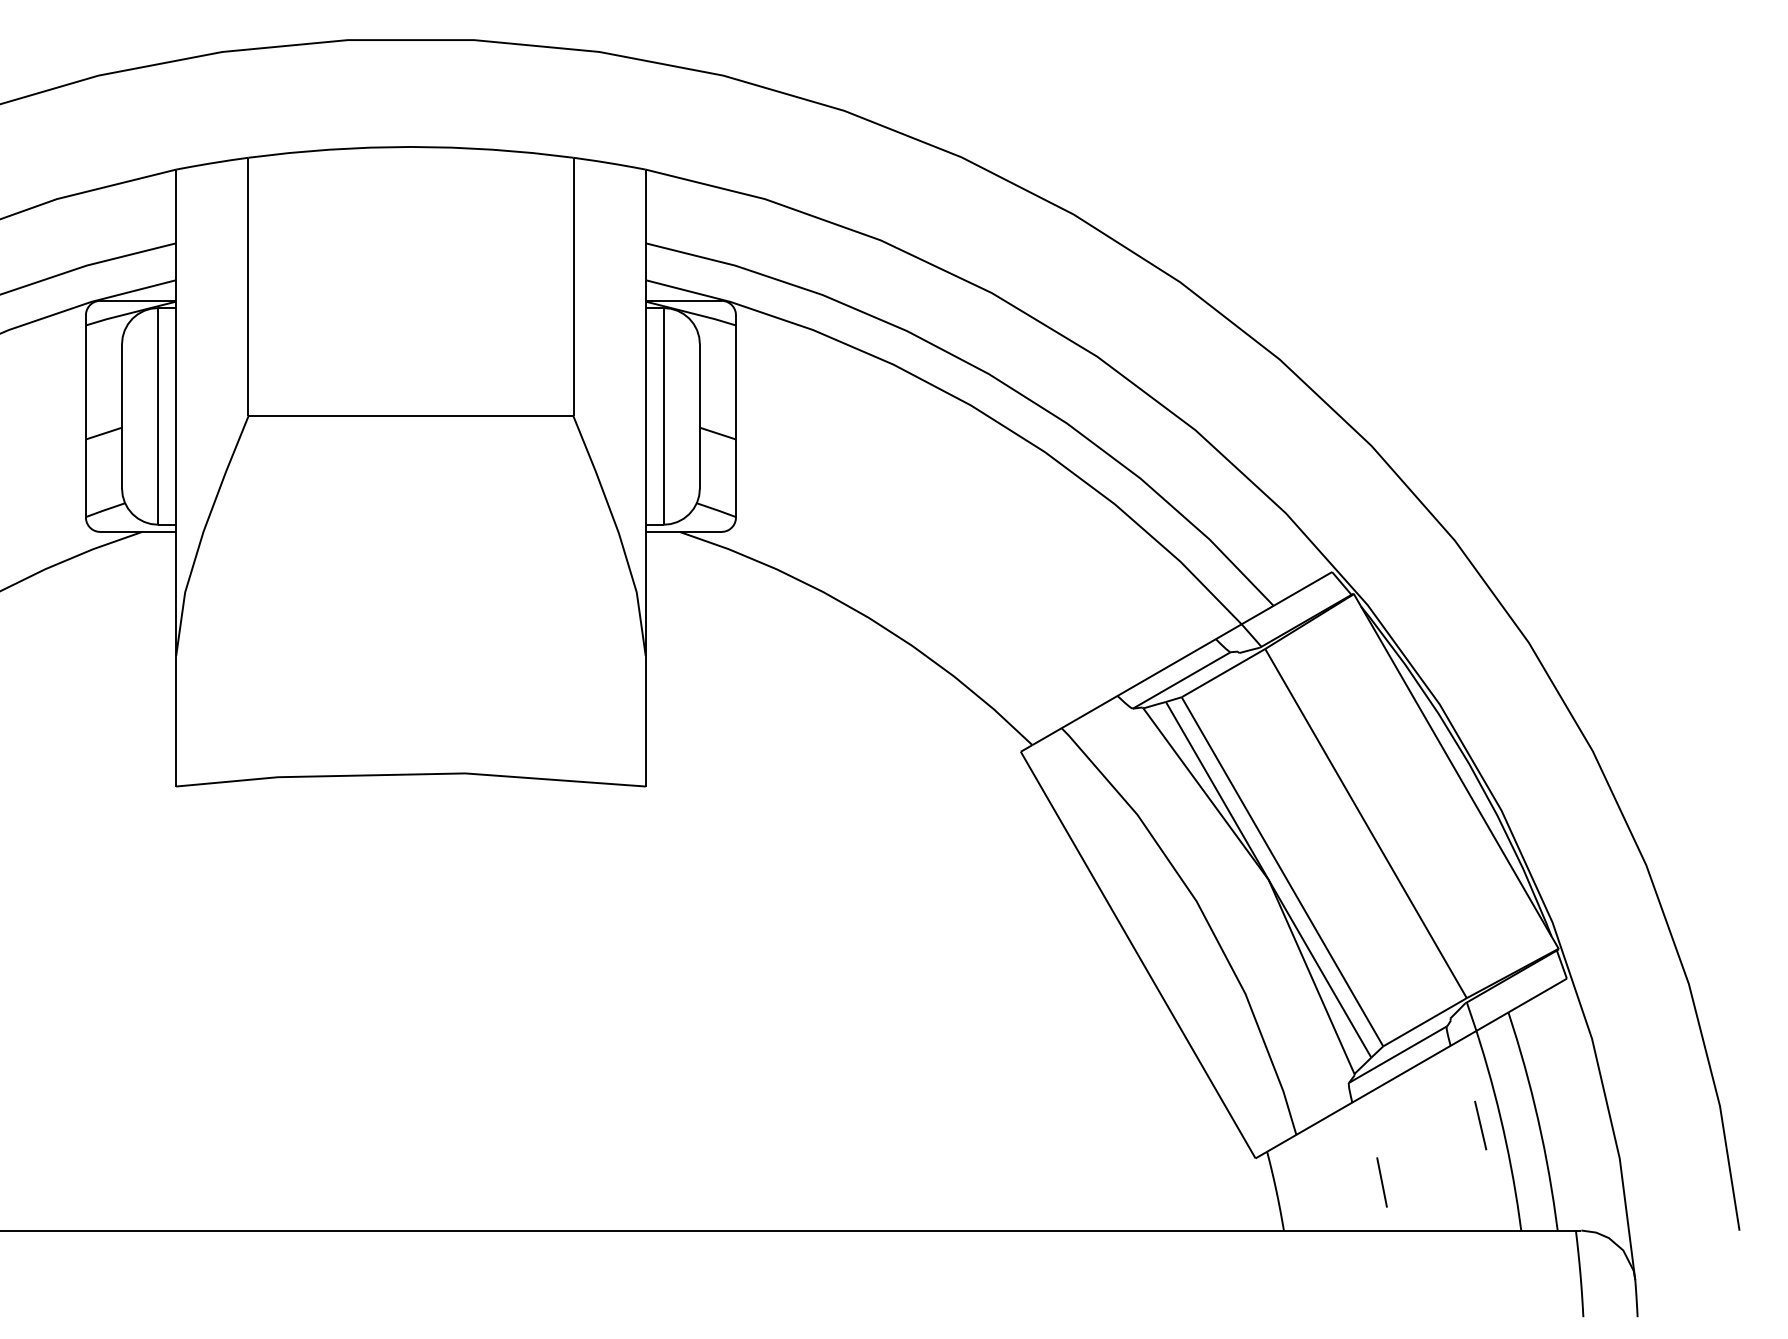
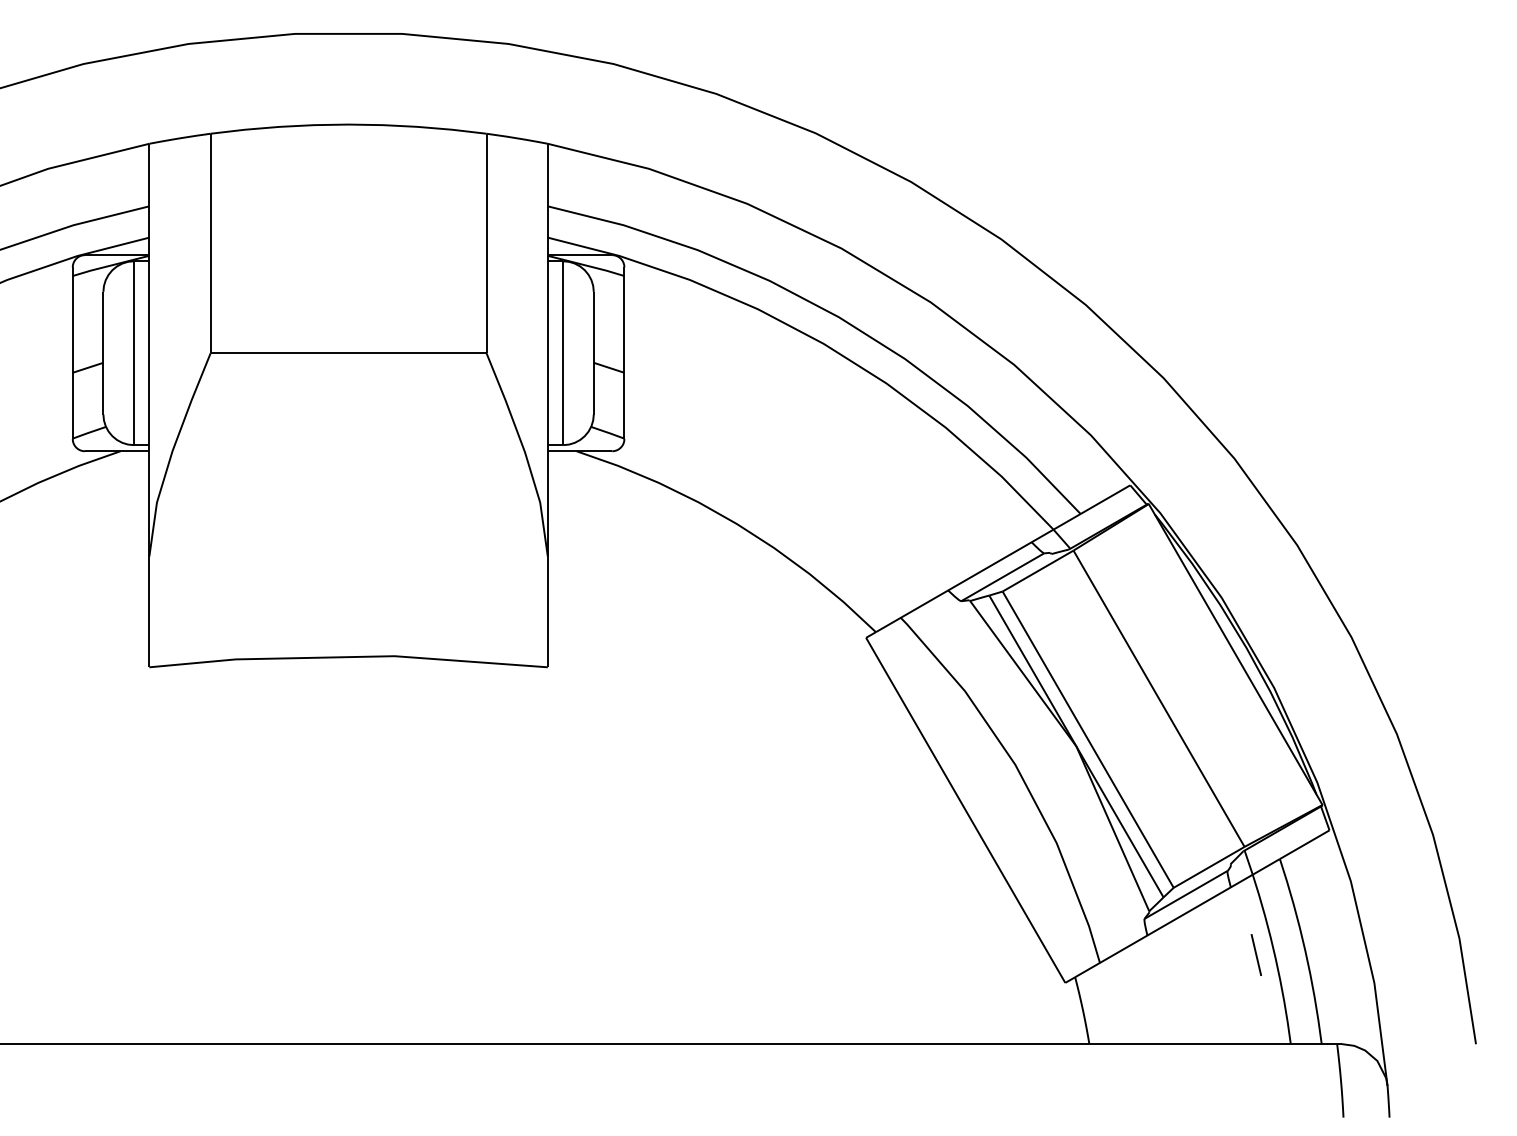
line: (1381, 1182) -> (1172, 1003), removed

